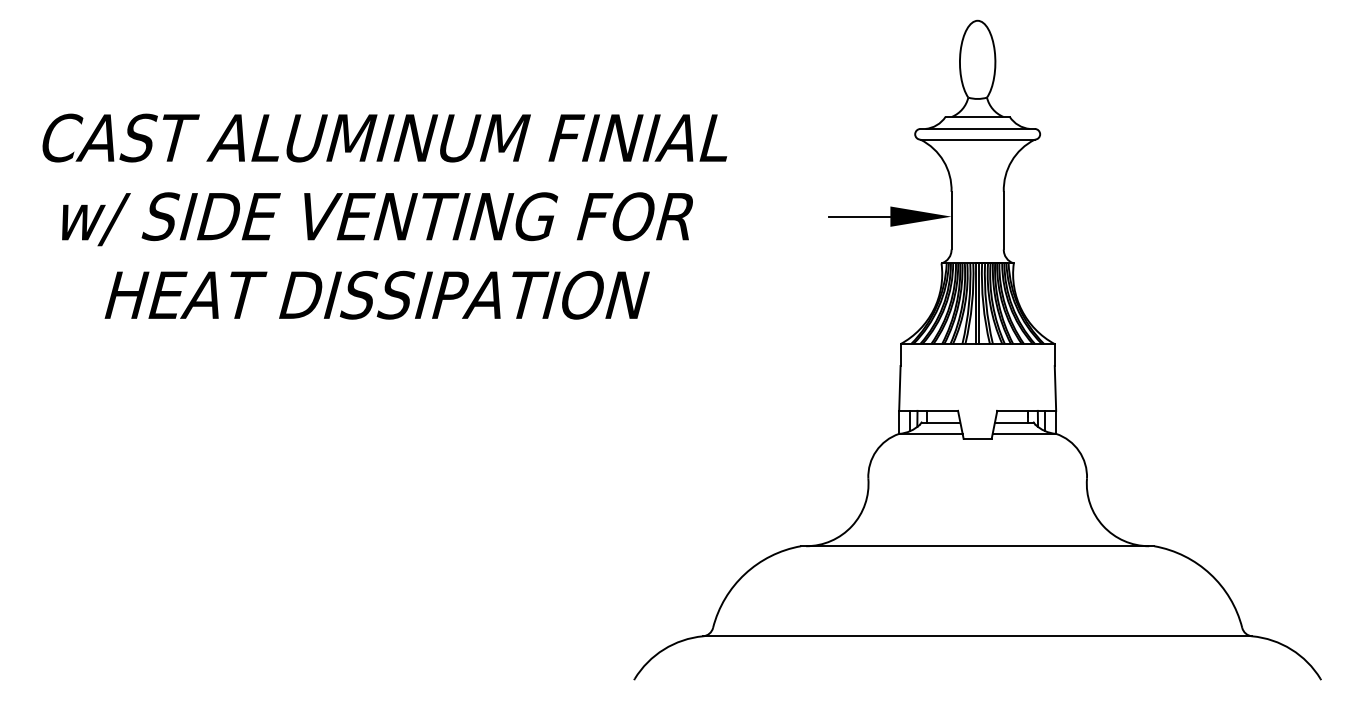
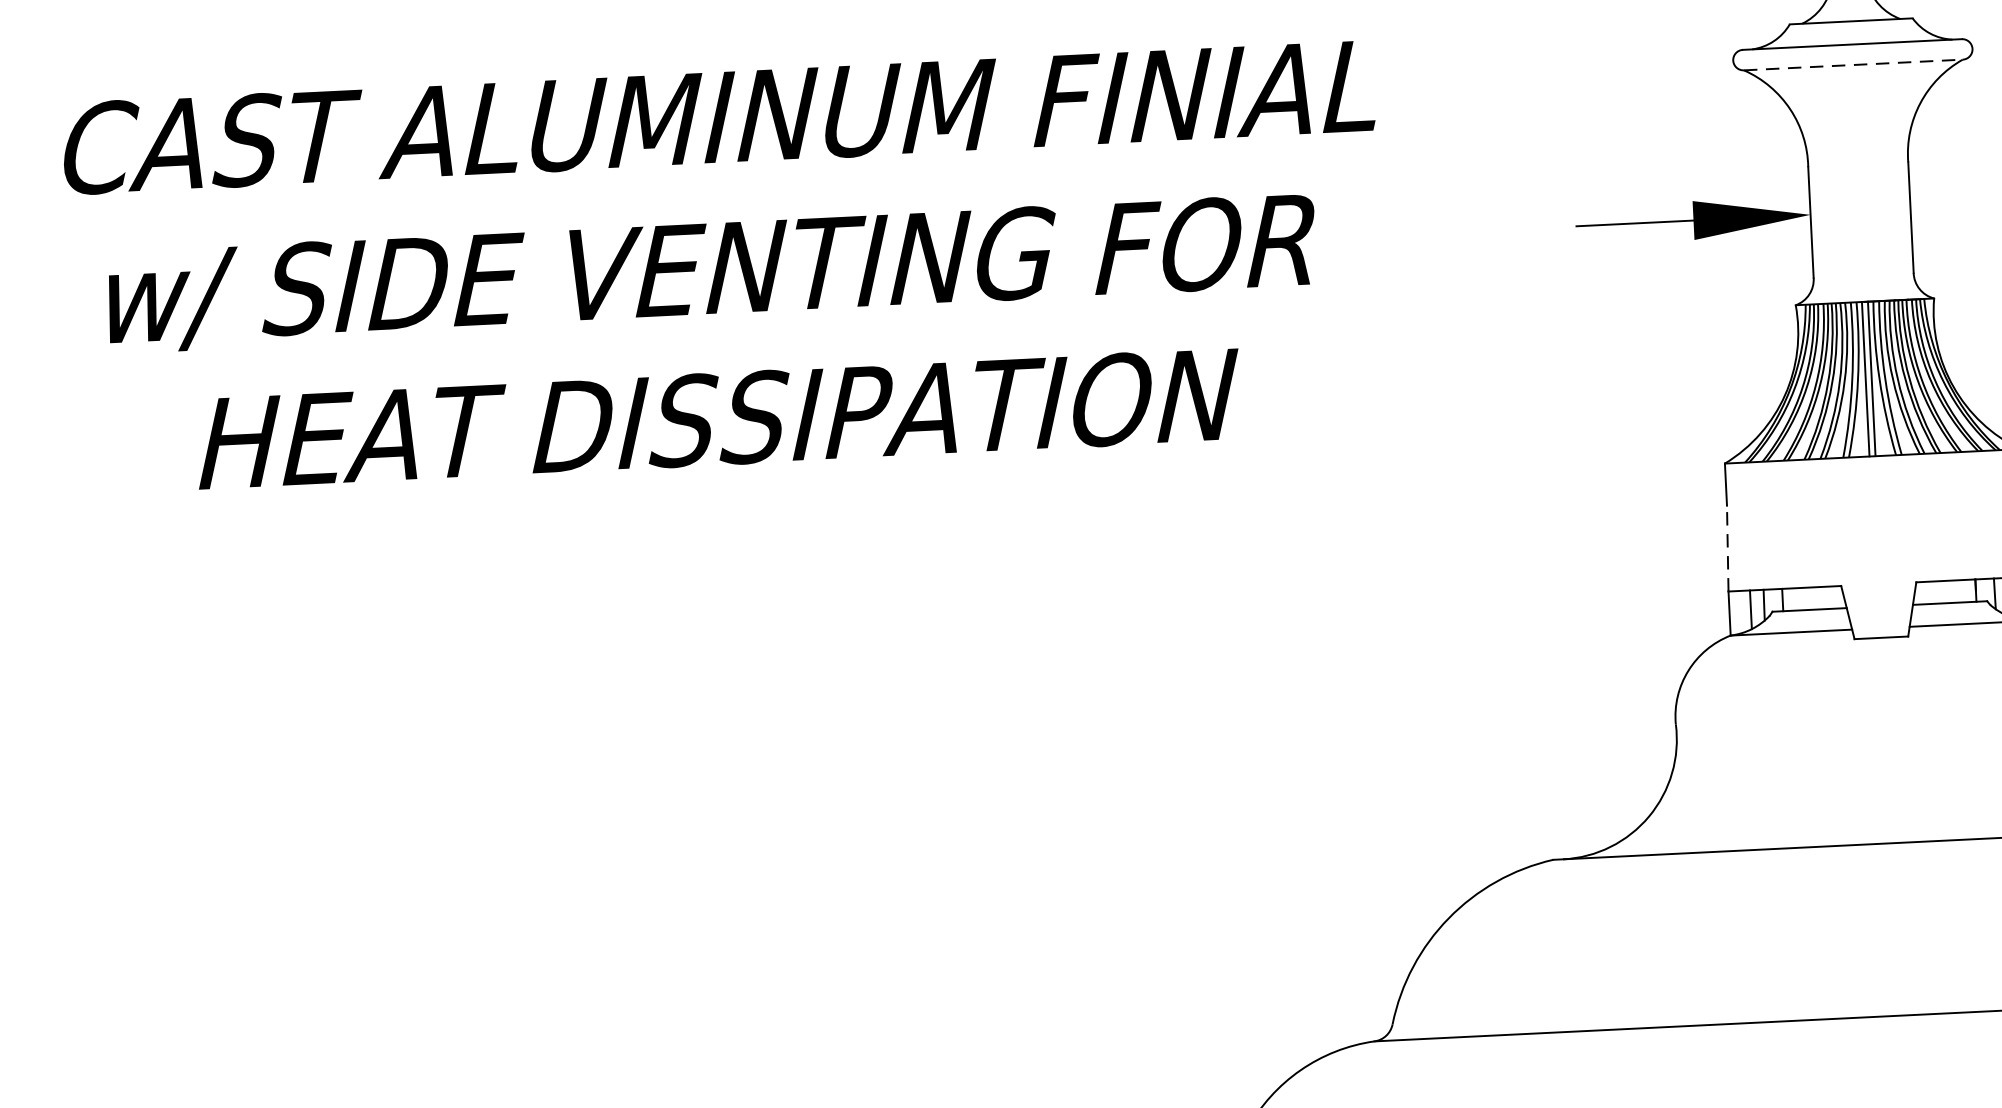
line: (978, 139) -> (1854, 64), solid -> dashed
line: (899, 387) -> (1726, 546), solid -> dashed

